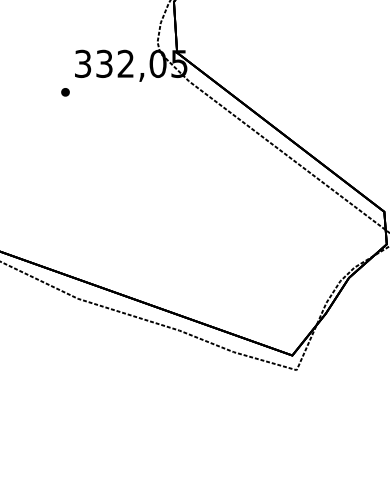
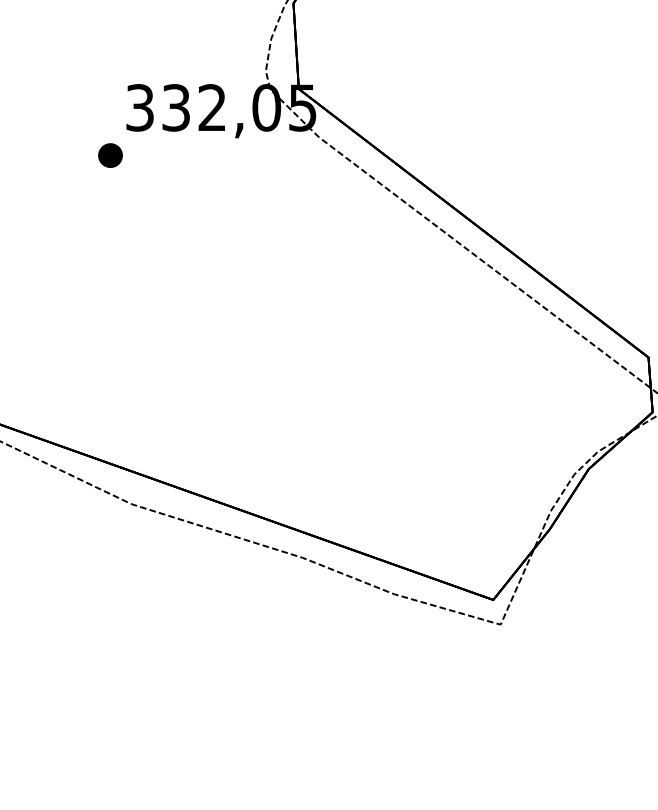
part: (65, 92) -> (110, 156), size x1.67

